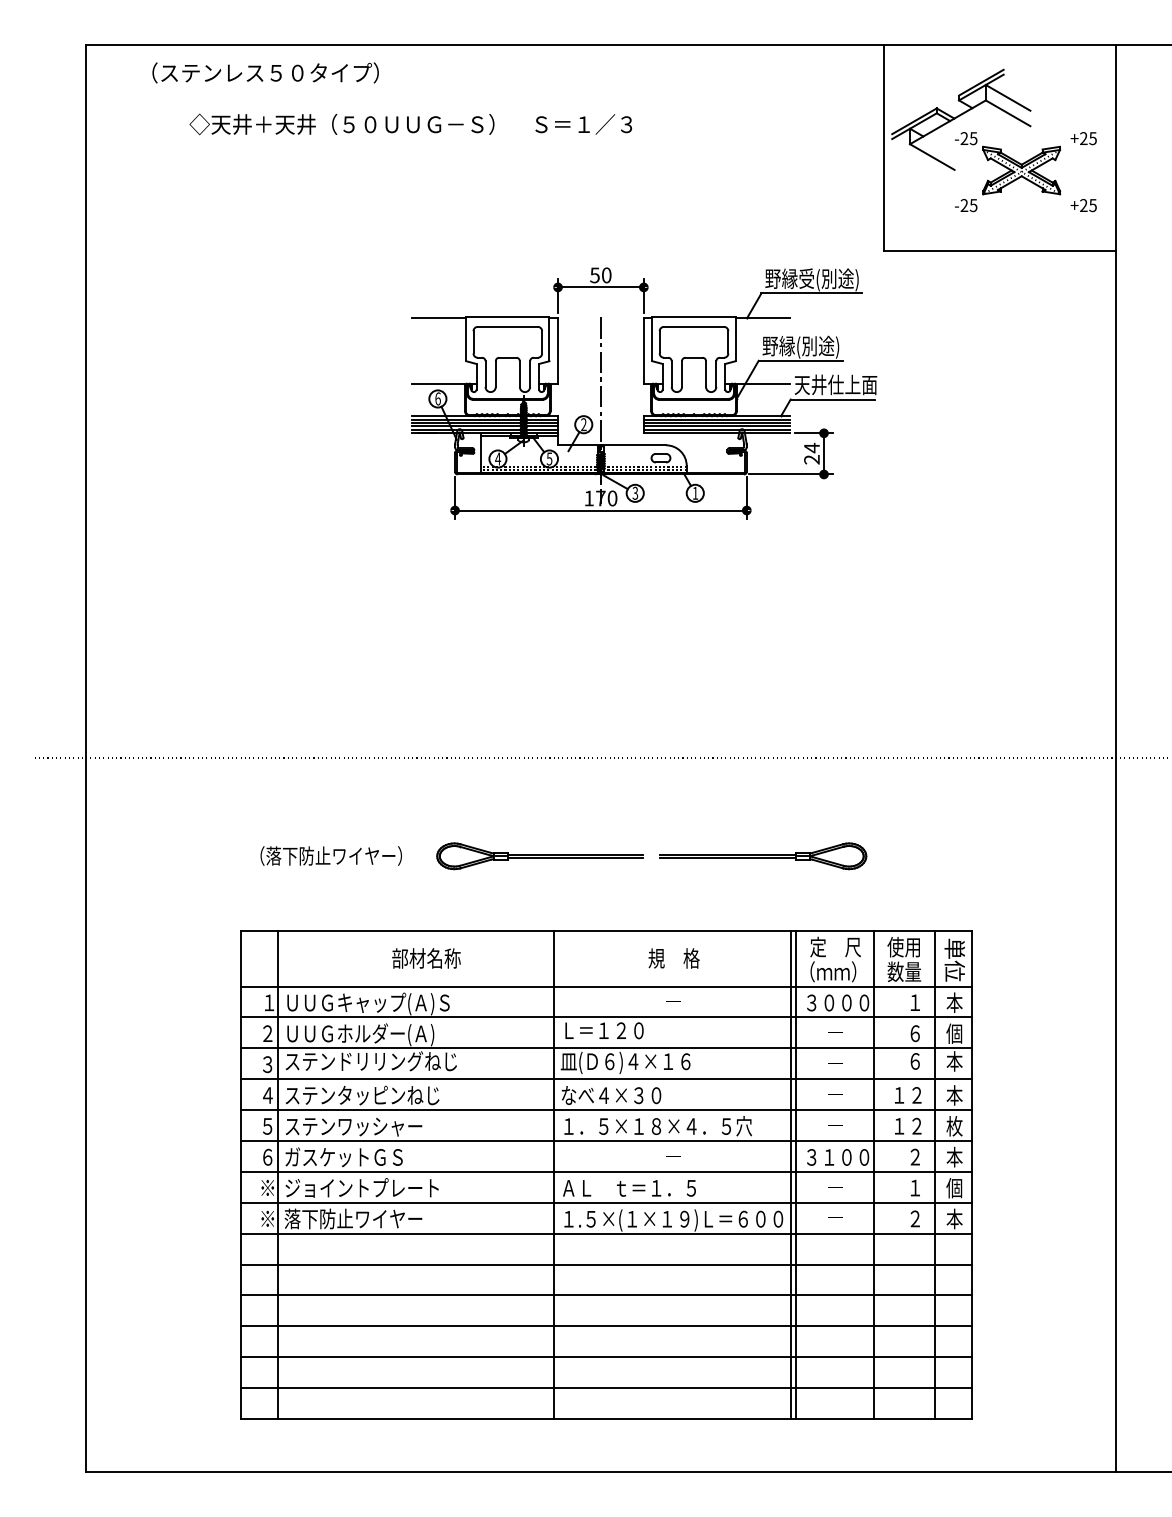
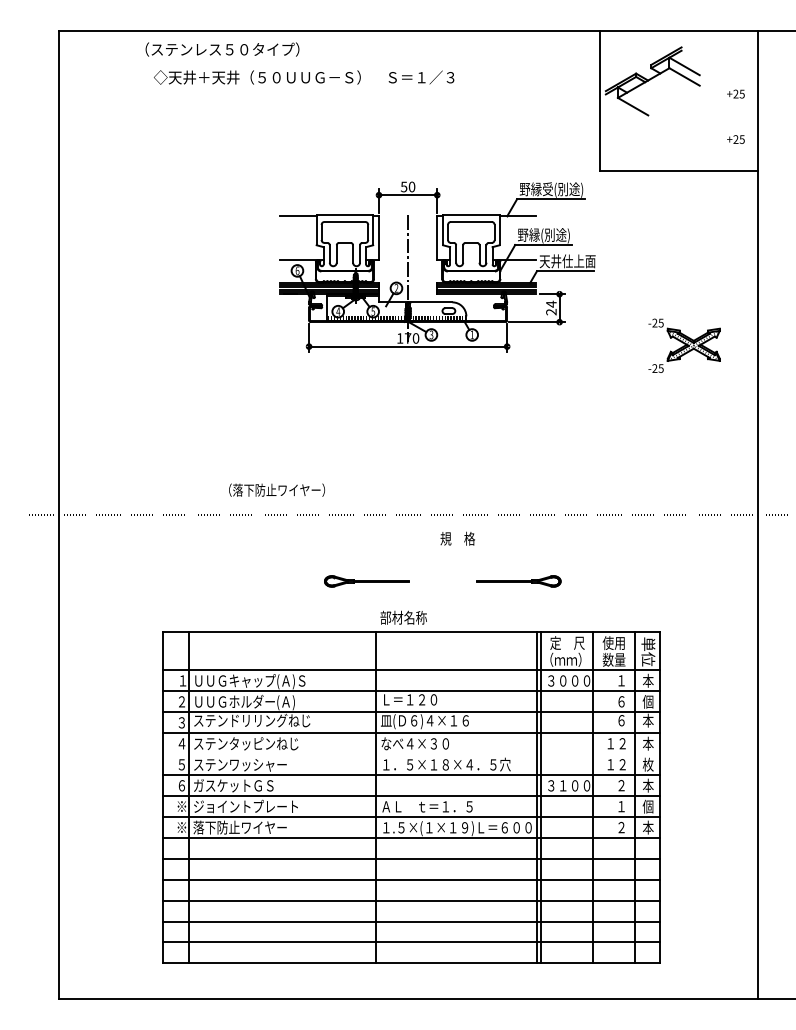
text: (265, 72) -> (222, 49), moved
text: (411, 124) -> (304, 77), moved
part: (1007, 171) -> (684, 345), moved
text: (330, 854) -> (276, 489), moved
part: (539, 856) -> (366, 581), size x0.6
part: (763, 856) -> (518, 581), size x0.6
text: (426, 958) -> (403, 617), moved
text: (673, 958) -> (457, 538), moved
line: (605, 1109) -> (411, 753), removed

